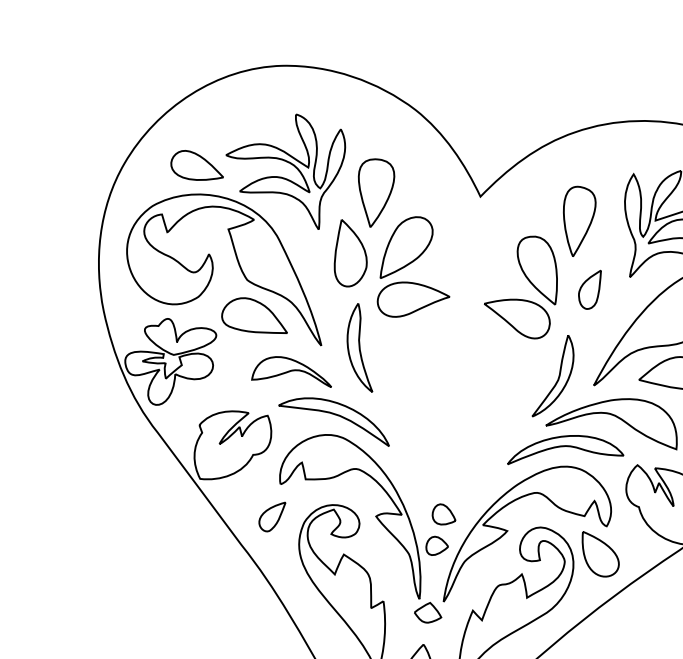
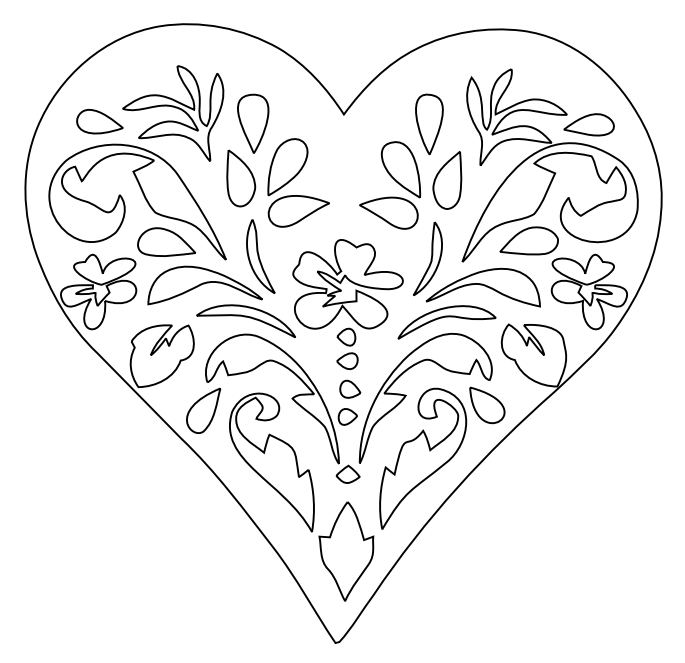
part: (589, 289) -> (447, 180), size x1.67
part: (292, 372) -> (204, 285), size x1.67
part: (454, 416) -> (347, 304), added
part: (271, 516) -> (203, 410), size x1.67

